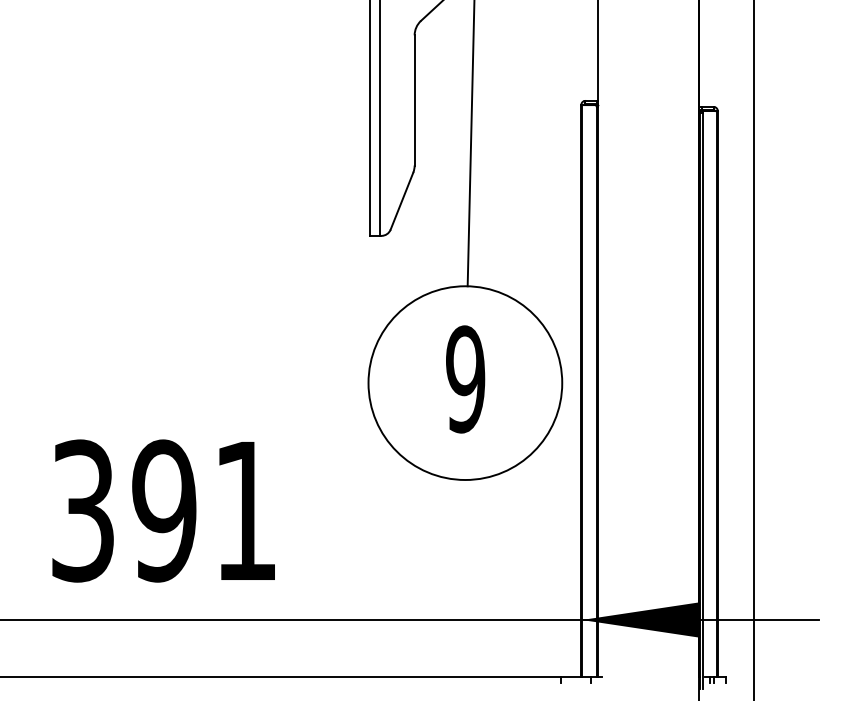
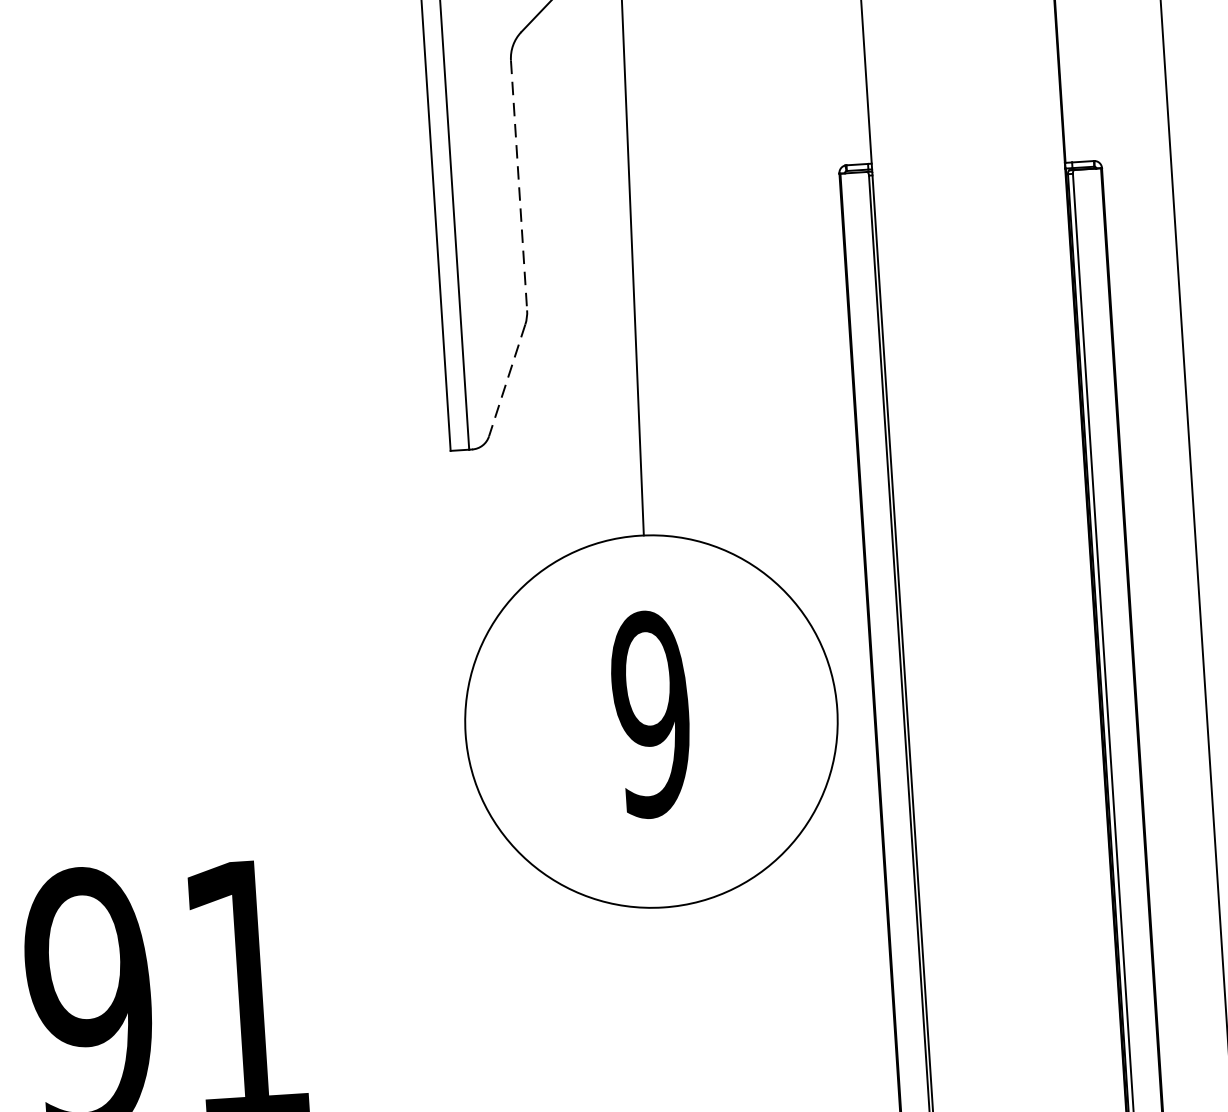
line: (414, 100) -> (518, 185), solid -> dashed
line: (401, 201) -> (506, 381), solid -> dashed

